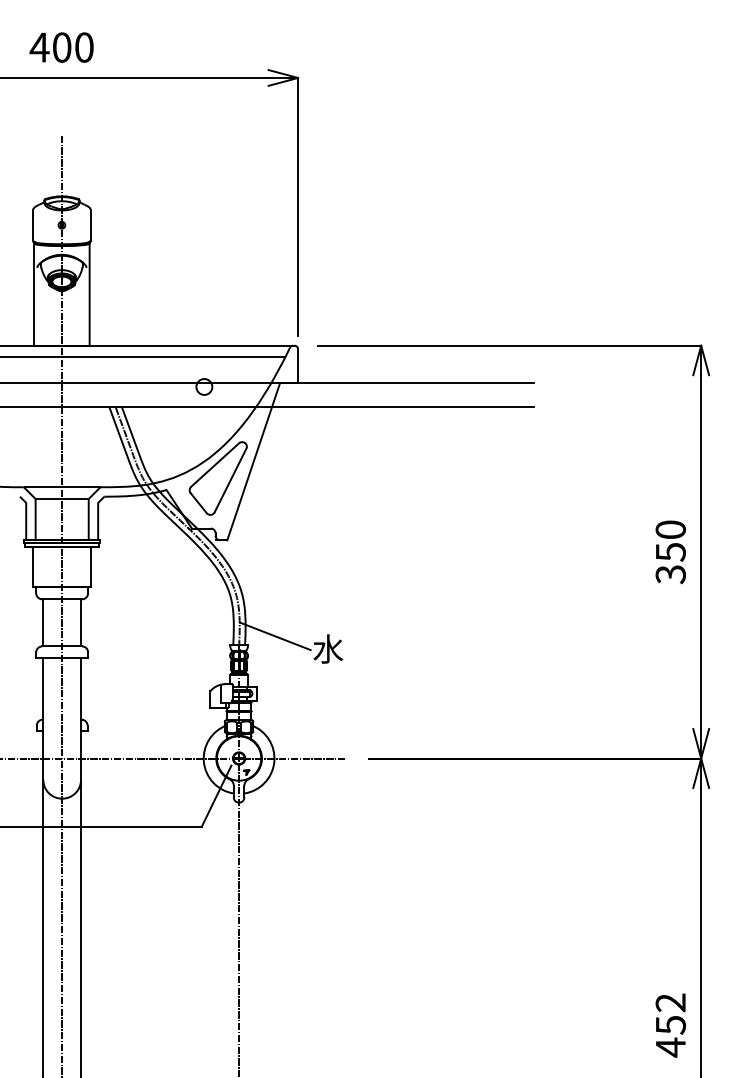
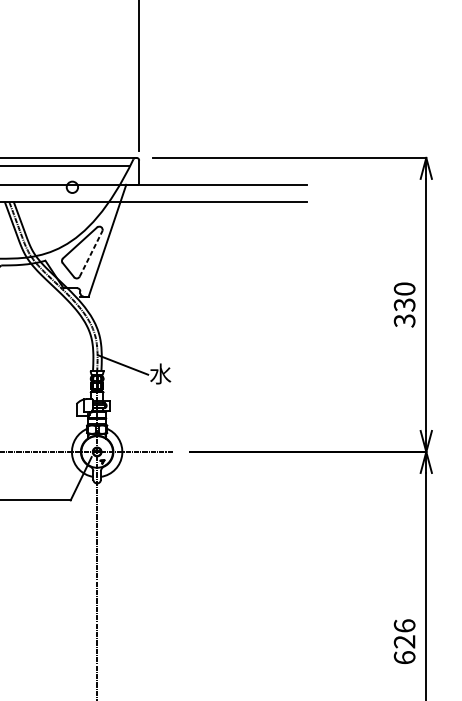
line: (230, 480) -> (91, 253), solid -> dashed
text: (670, 552) -> (404, 305), 350 -> 330
text: (670, 1025) -> (404, 642), 452 -> 626

